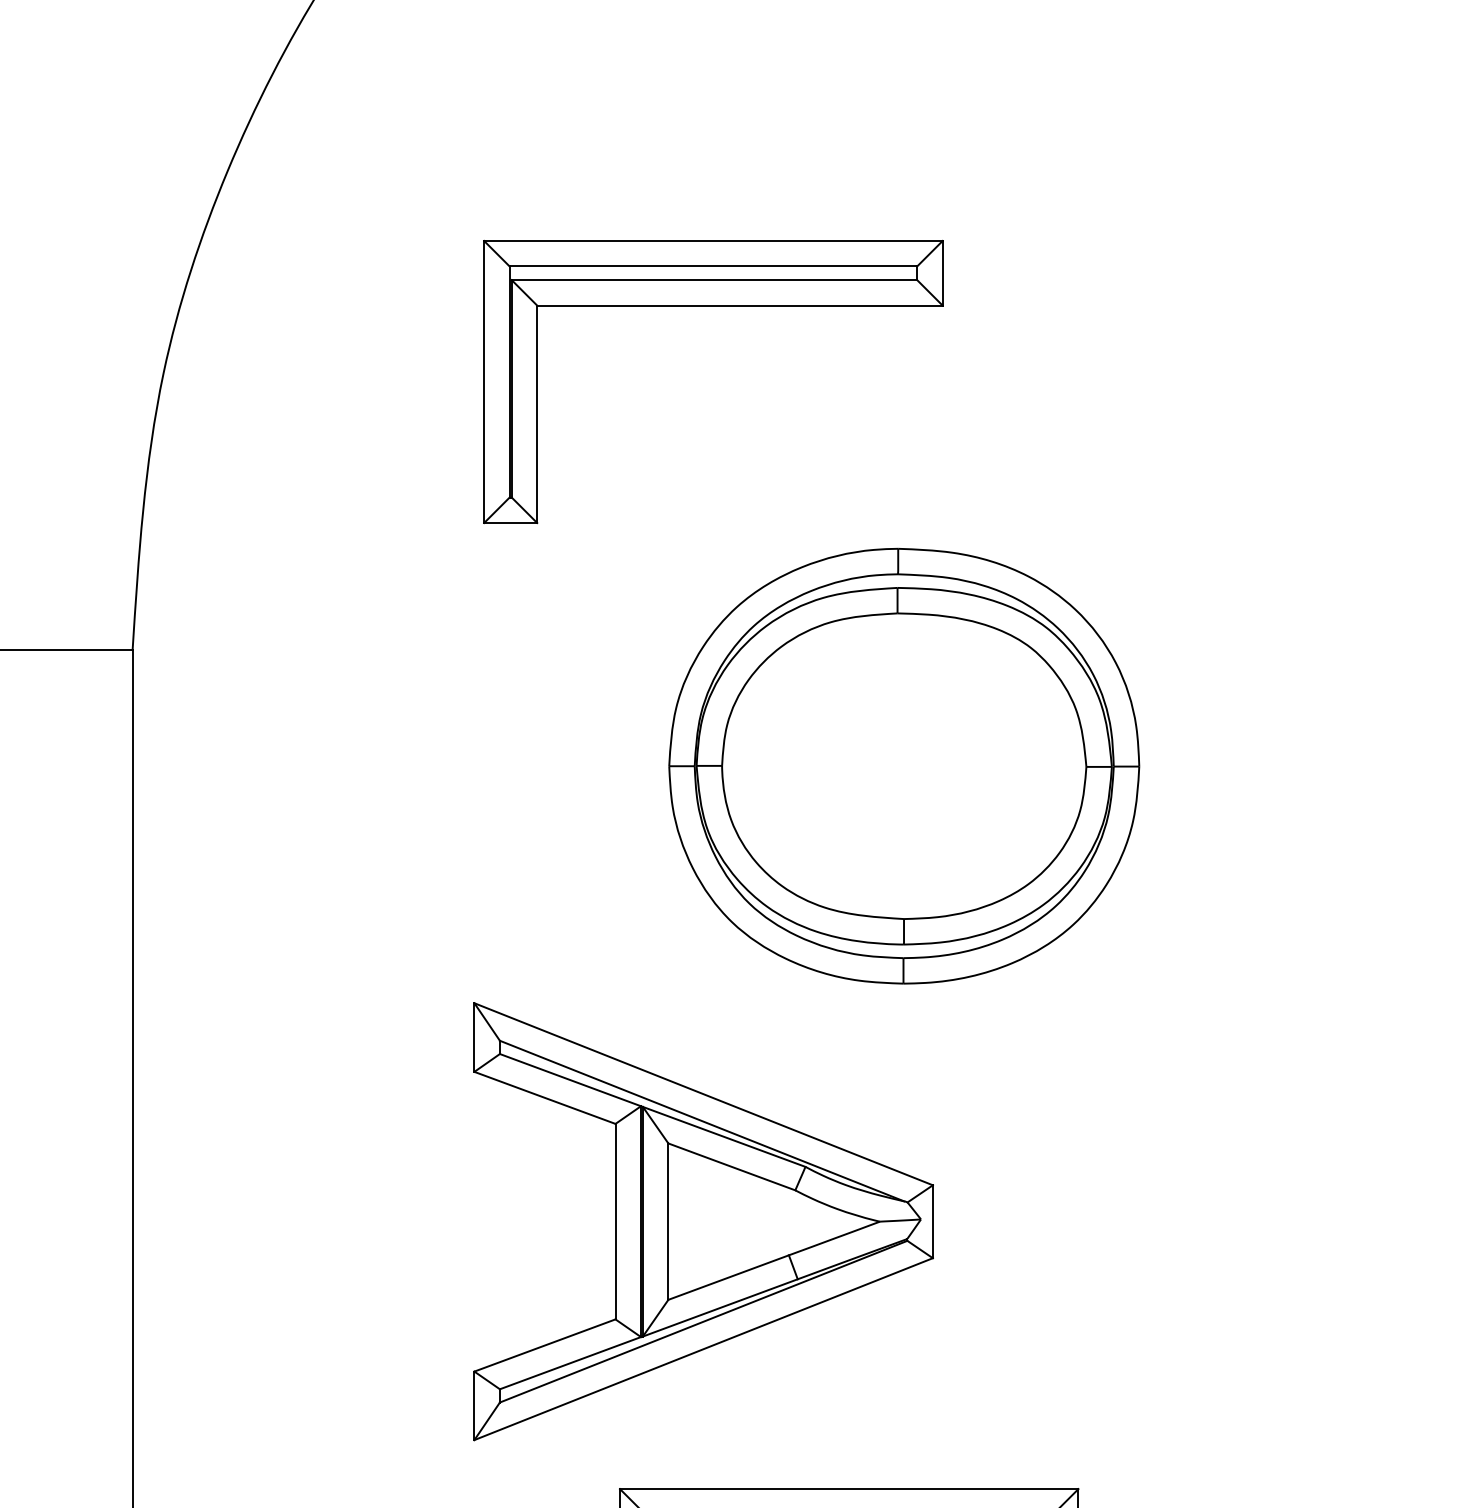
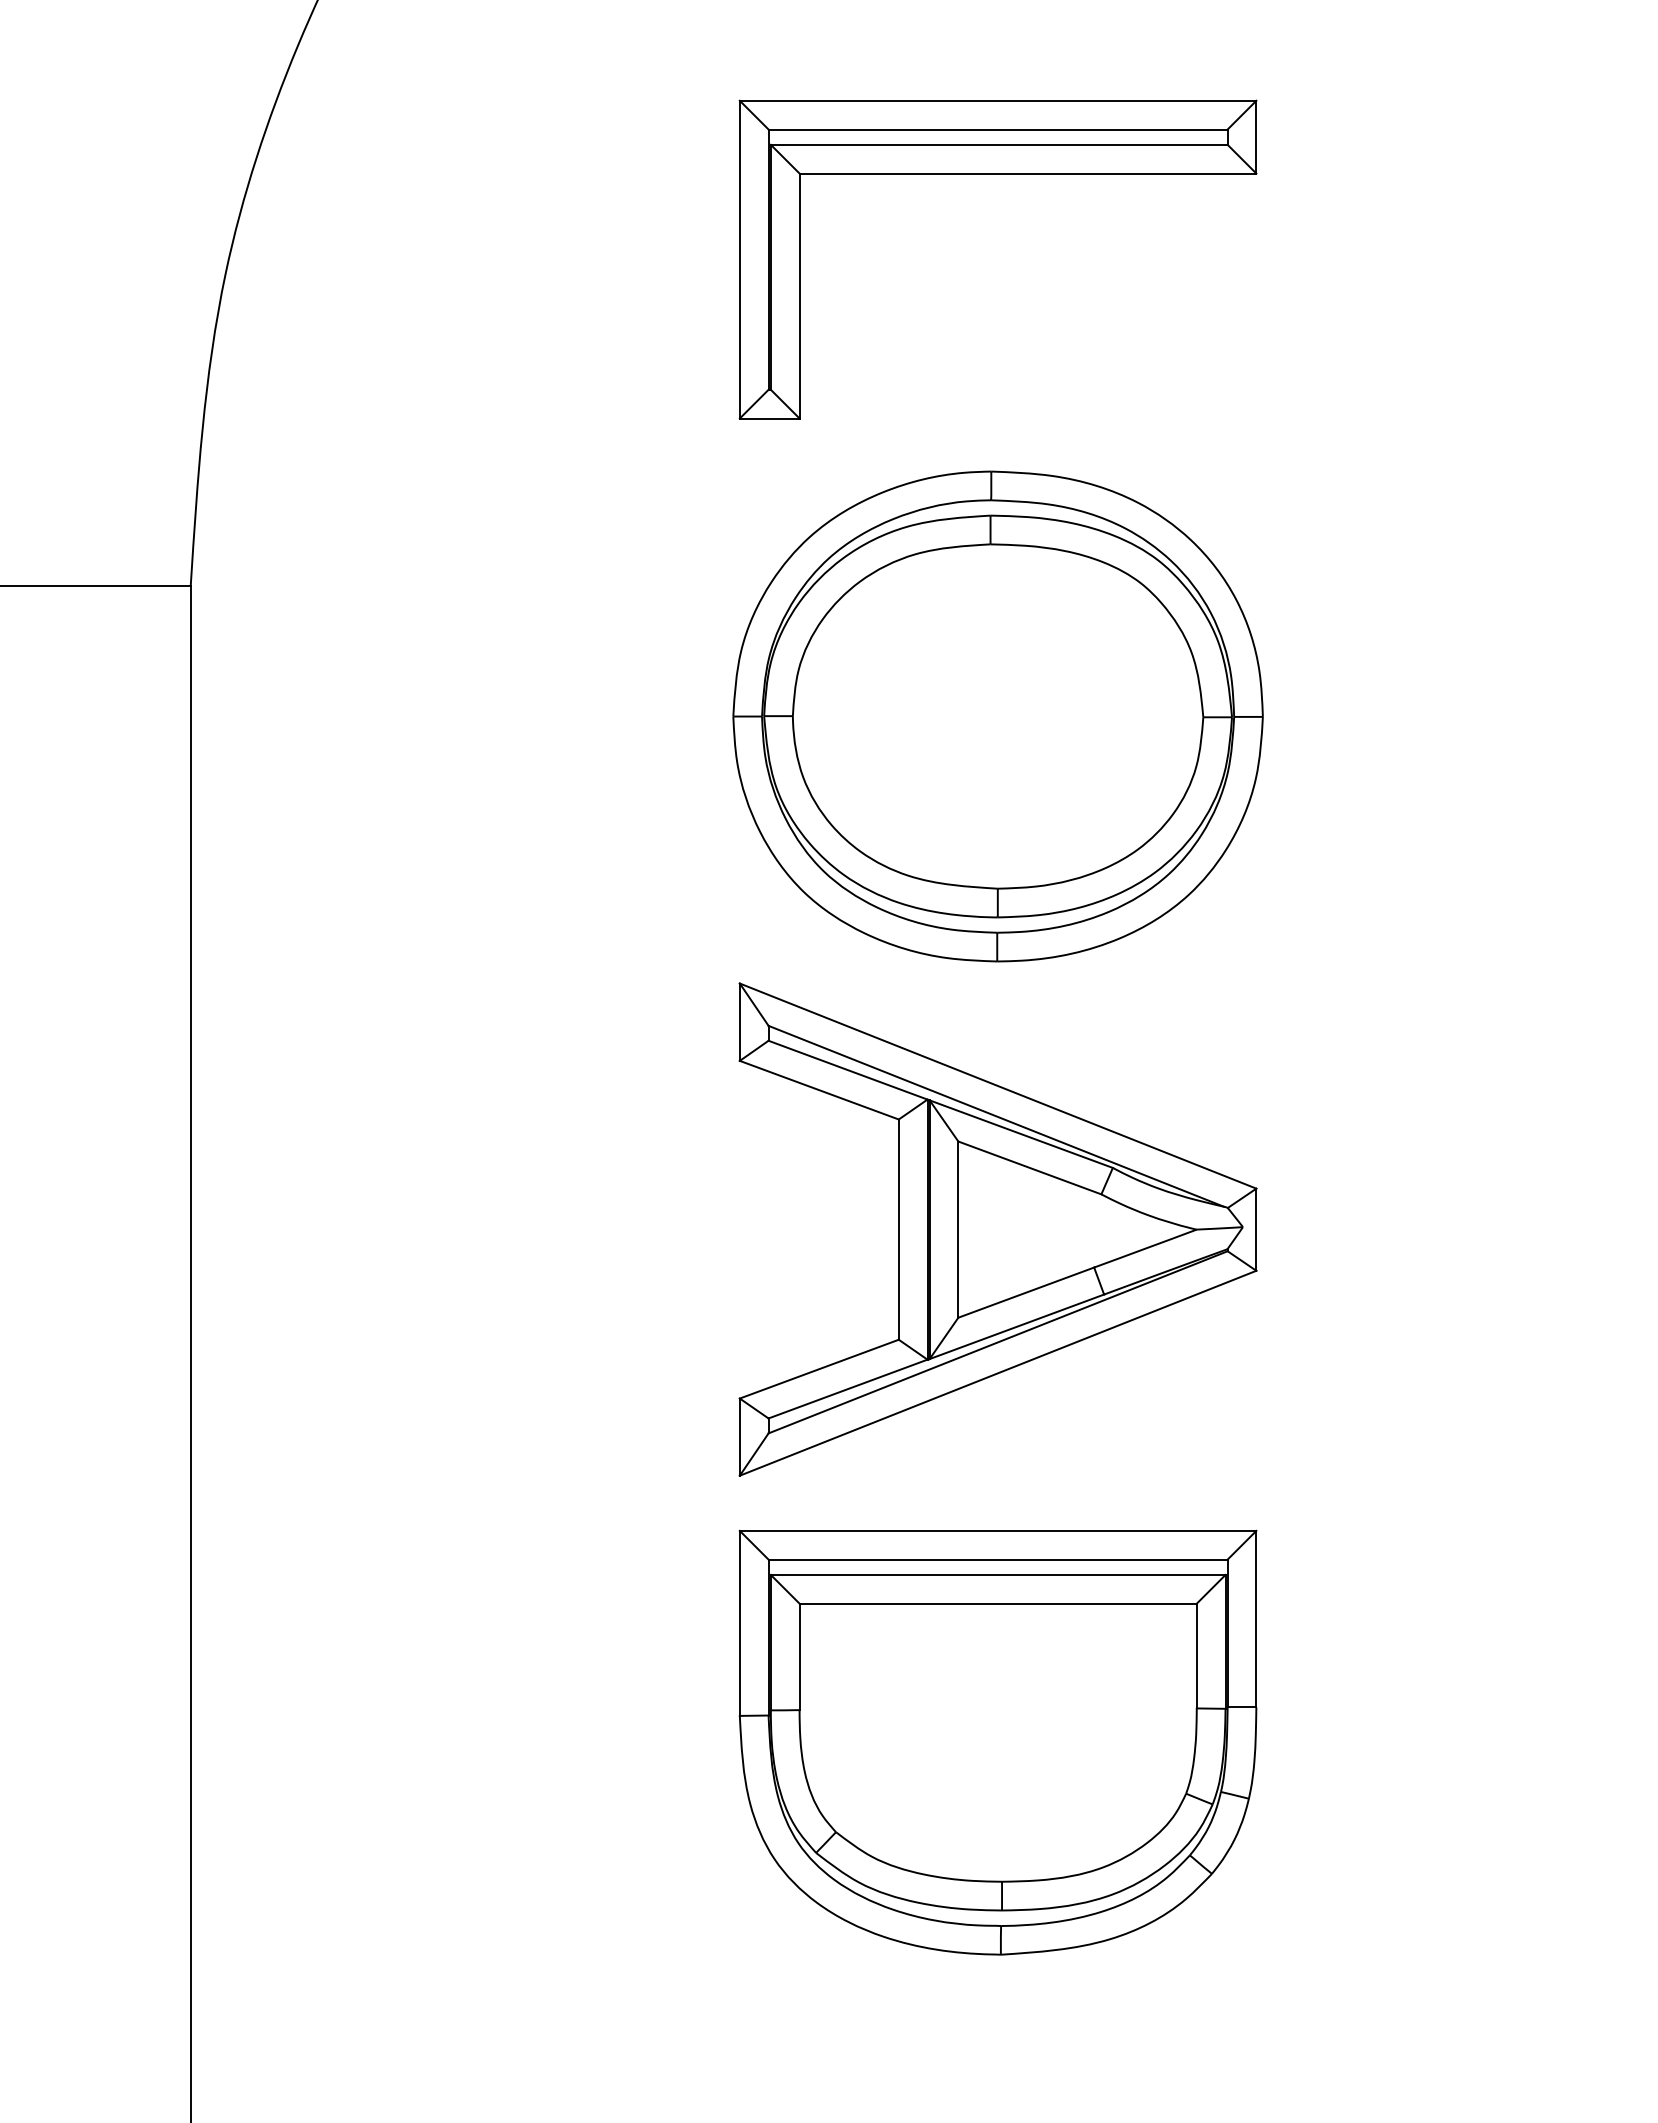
part: (712, 306) -> (997, 174), moved
part: (903, 766) -> (997, 716), moved
part: (703, 1221) -> (997, 1229), moved

